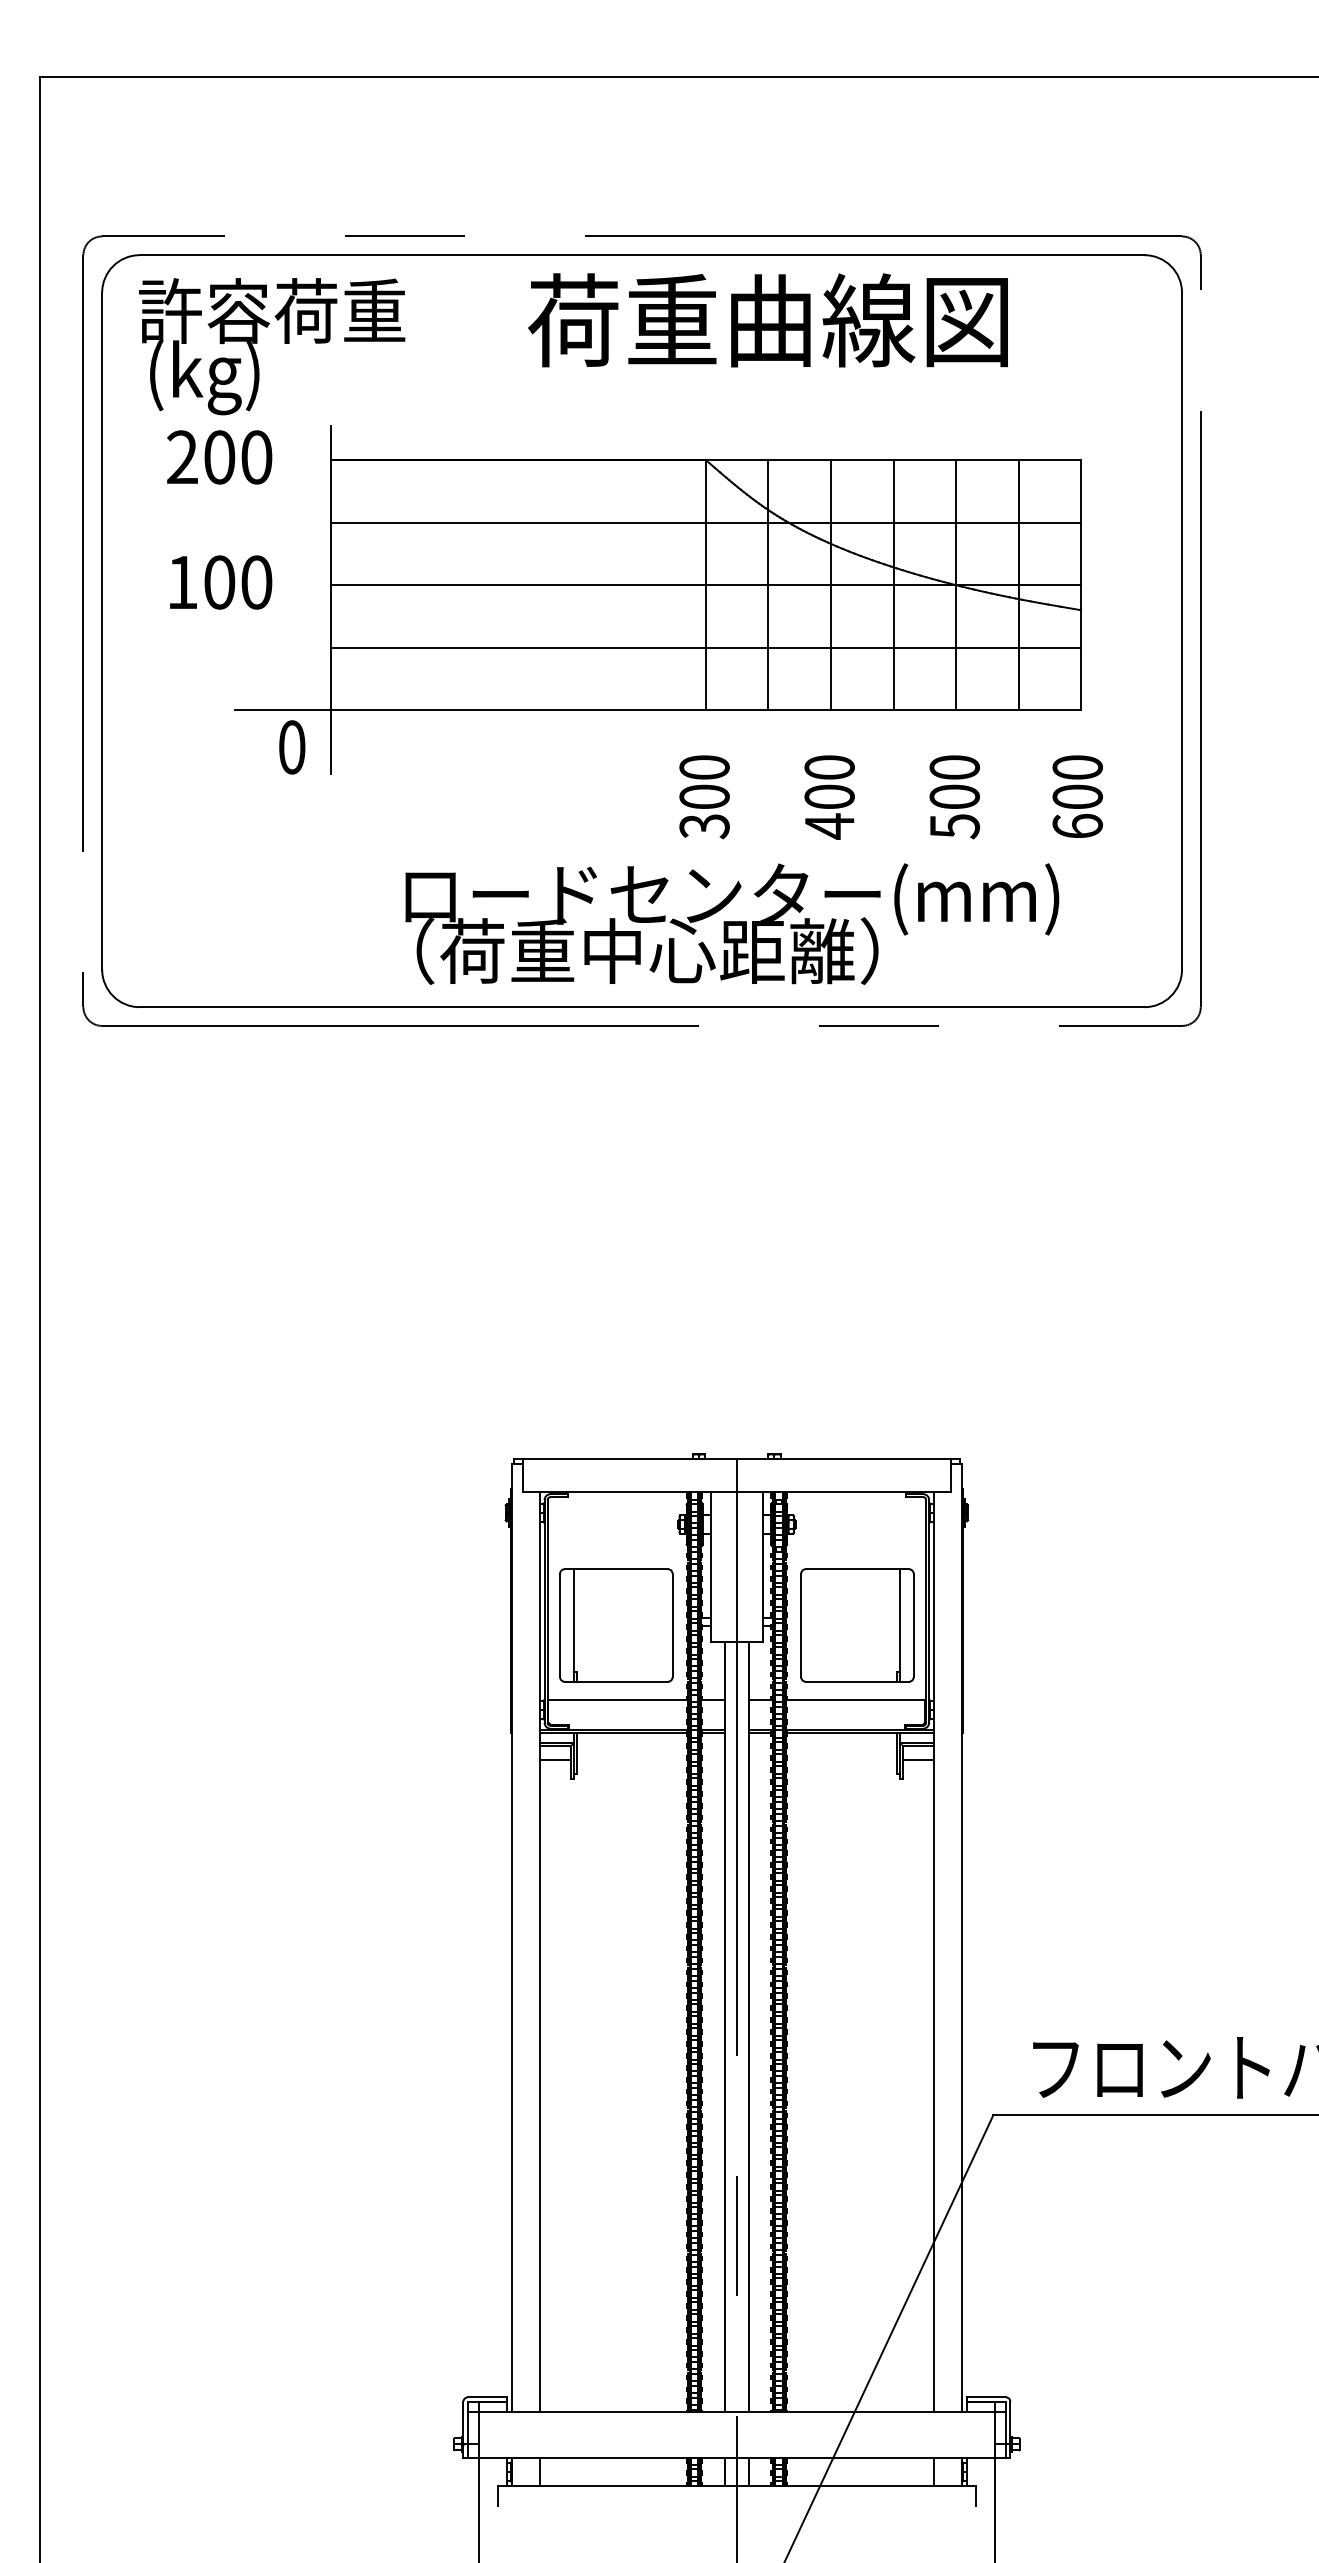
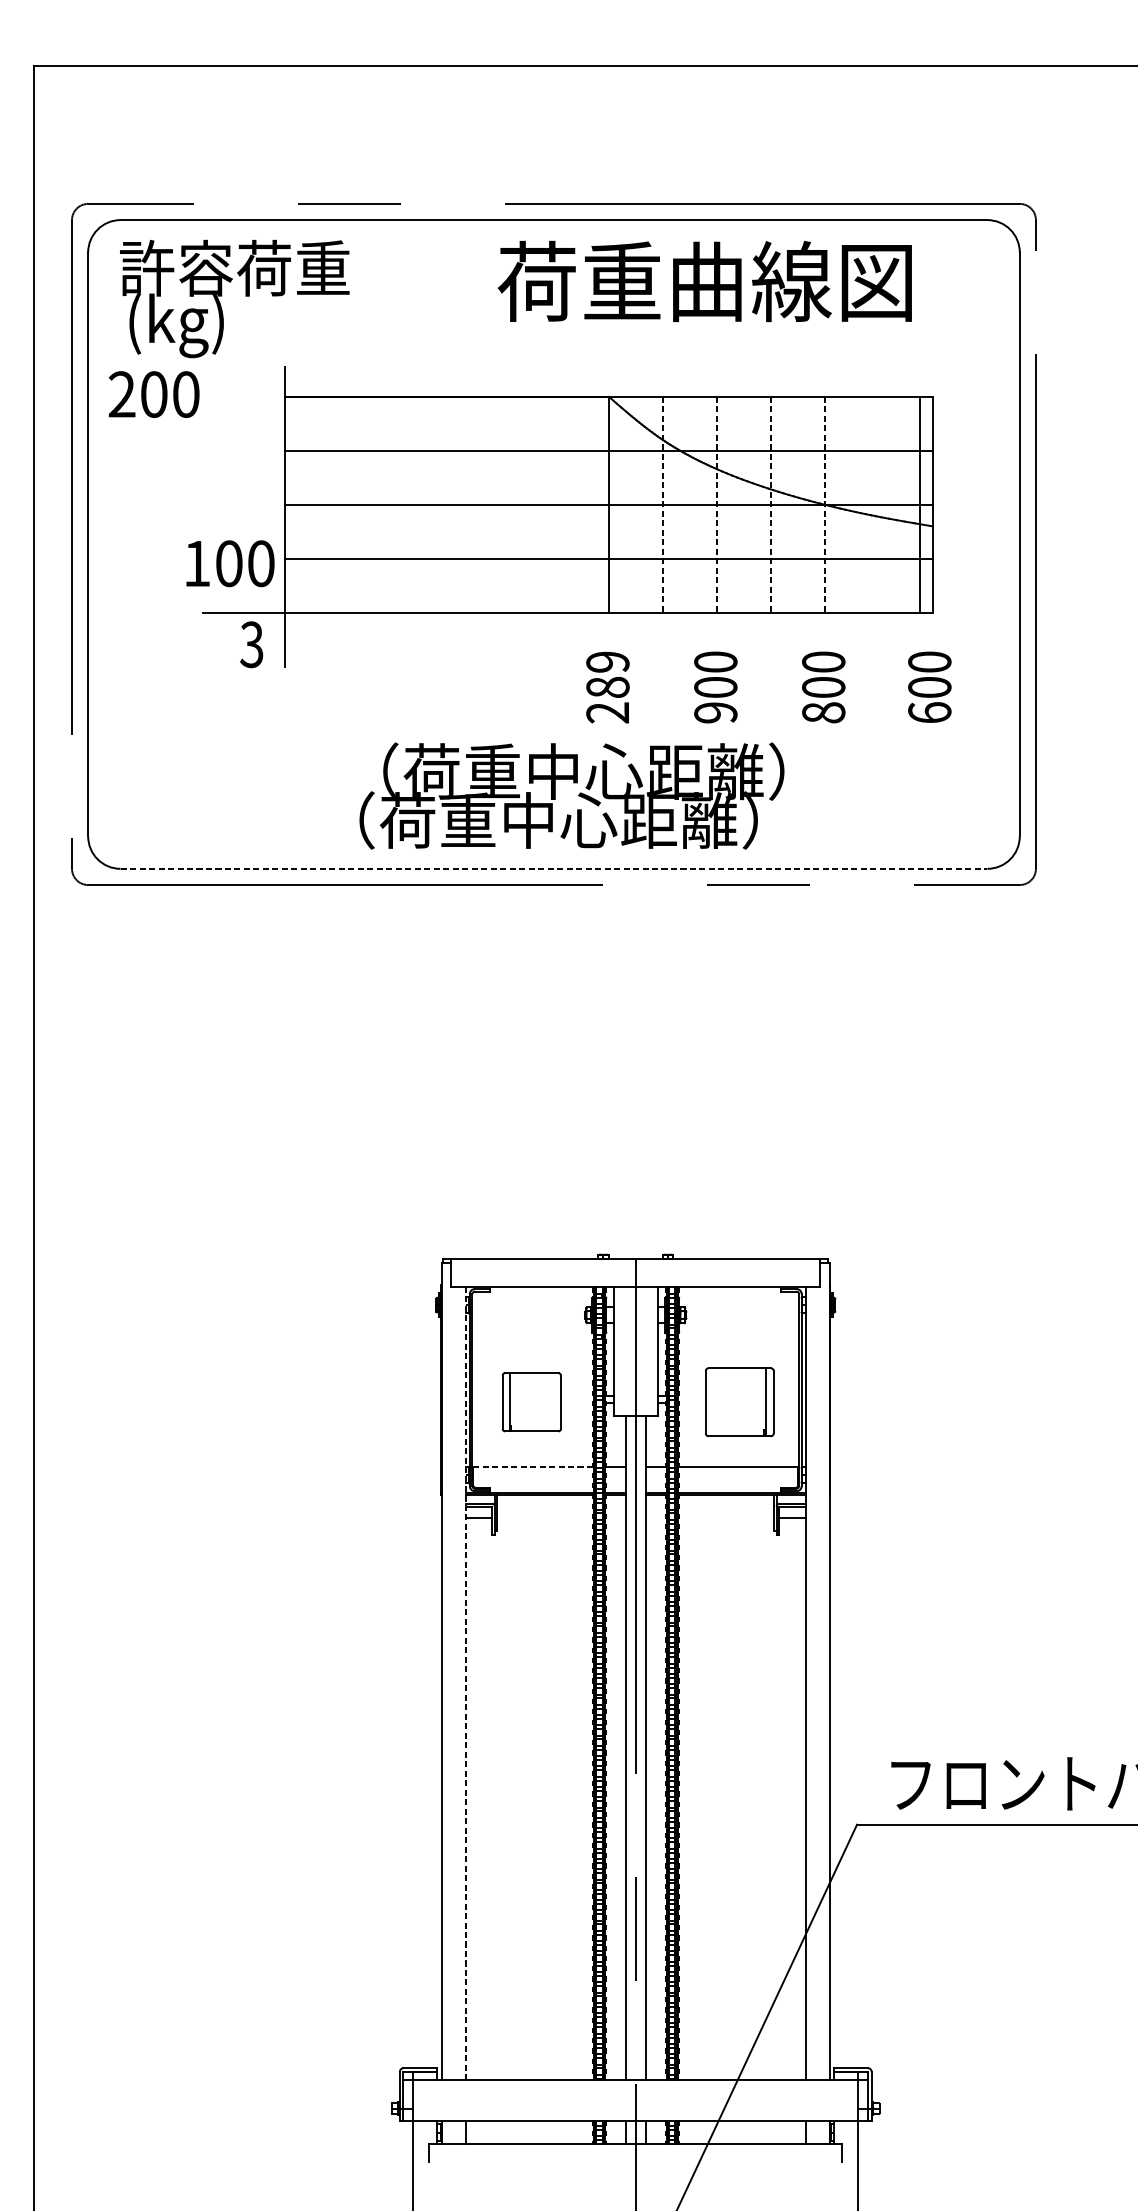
text: (767, 320) -> (704, 281), moved
text: (219, 457) -> (154, 394), moved
text: (221, 582) -> (230, 563), moved
line: (768, 585) -> (663, 505), solid -> dashed
line: (830, 585) -> (716, 505), solid -> dashed
line: (893, 585) -> (770, 505), solid -> dashed
line: (956, 585) -> (825, 505), solid -> dashed
line: (1018, 585) -> (920, 505), moved
text: (291, 747) -> (251, 644), 0 -> 3
text: (704, 797) -> (607, 687), 300 -> 289
text: (829, 826) -> (715, 712), 400 -> 900
text: (954, 826) -> (823, 712), 500 -> 800
text: (732, 897) -> (631, 774), ロードセンター(mm) -> （荷重中心距離）
line: (642, 1007) -> (554, 869), solid -> dashed
part: (616, 1625) -> (531, 1402), size x0.6
part: (857, 1625) -> (739, 1402), size x0.7
line: (618, 1700) -> (533, 1466), solid -> dashed
line: (539, 1951) -> (465, 1683), solid -> dashed

